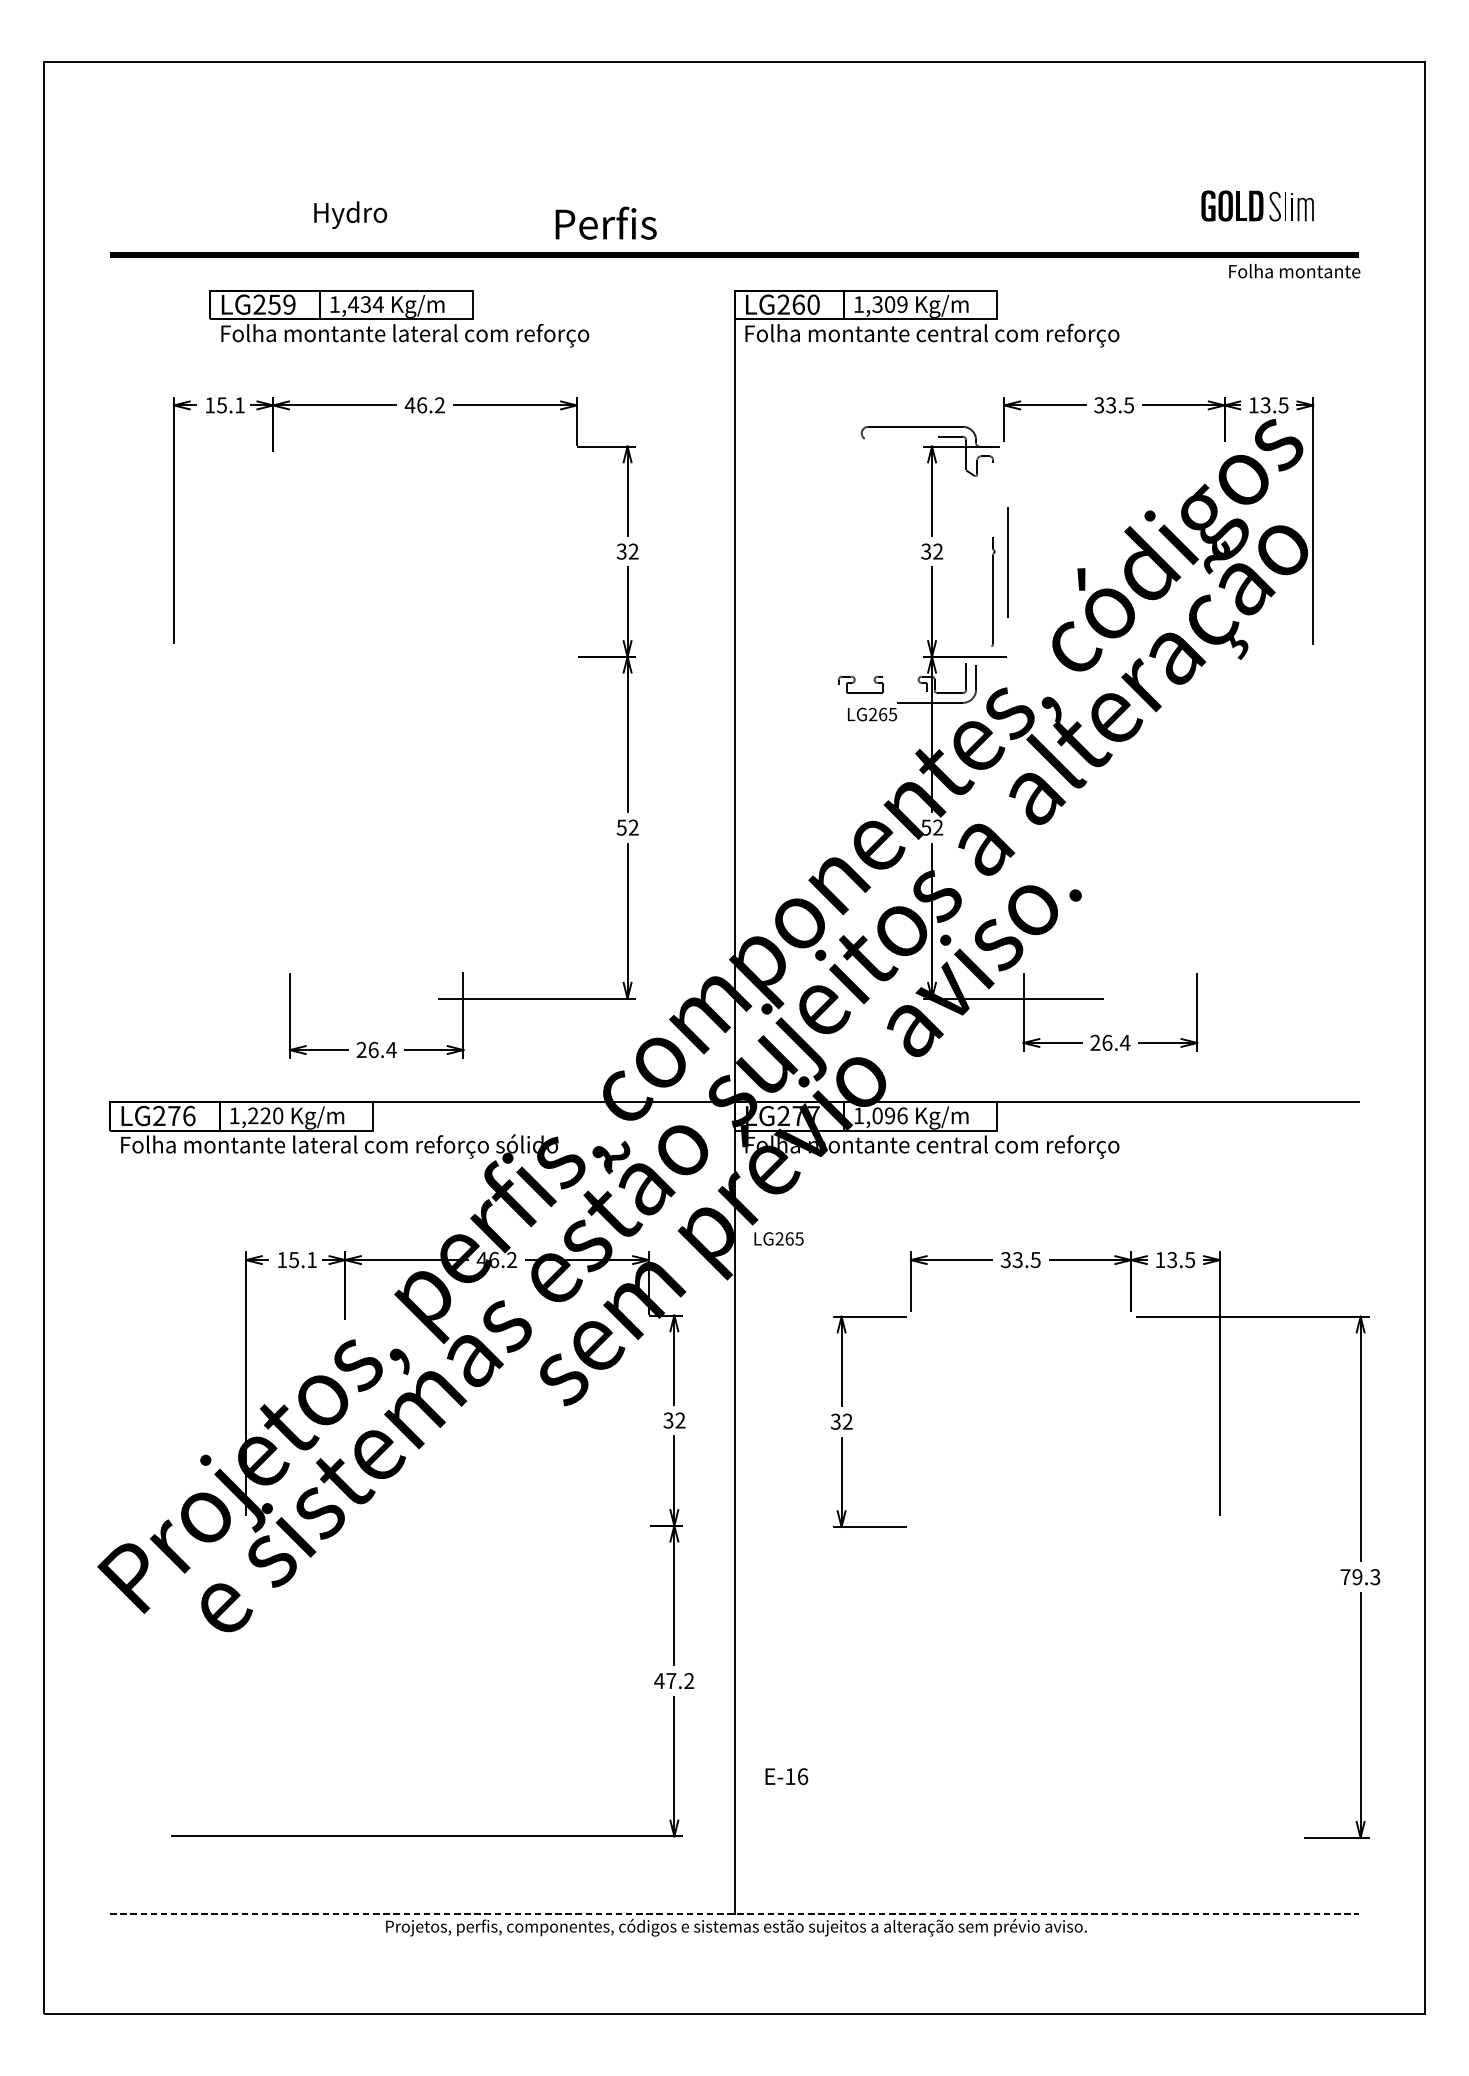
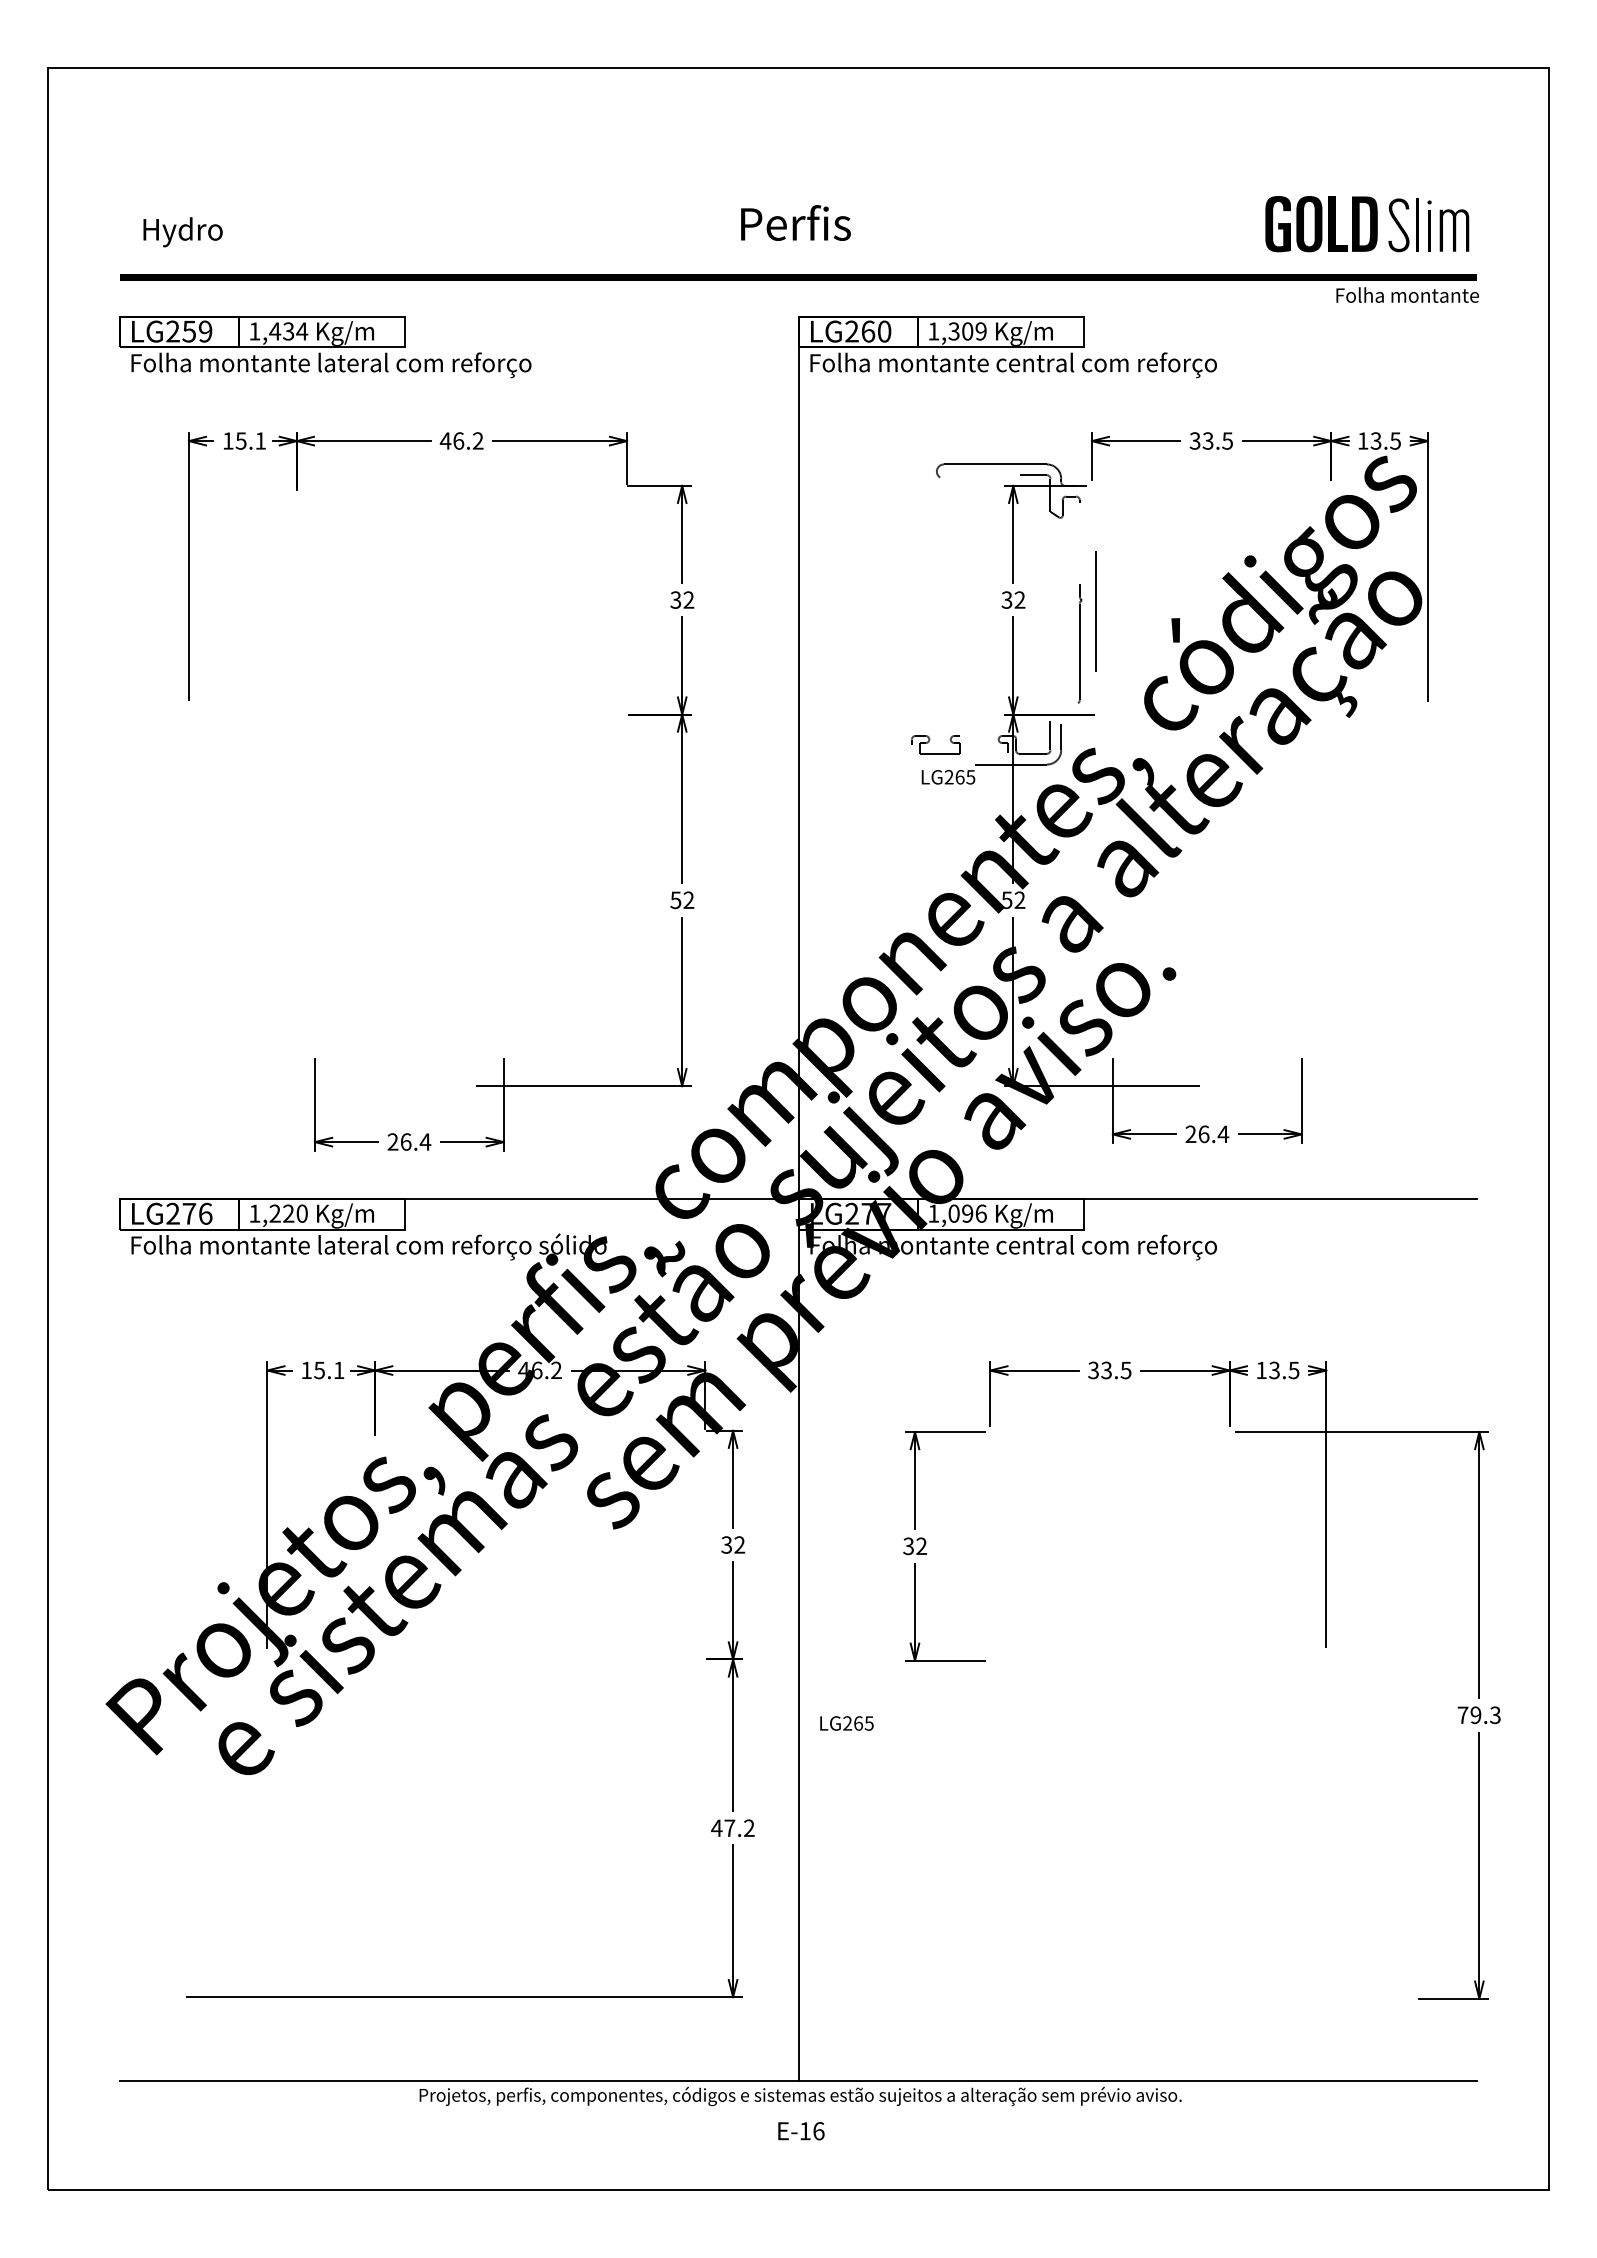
part: (1257, 206) -> (1367, 224), size x1.67
text: (350, 215) -> (182, 232), moved
text: (605, 222) -> (795, 222), moved
part: (399, 319) -> (325, 347), moved
text: (778, 1238) -> (846, 1723), moved
text: (786, 1776) -> (801, 2131), moved
line: (734, 1913) -> (798, 2081), dashed -> solid

